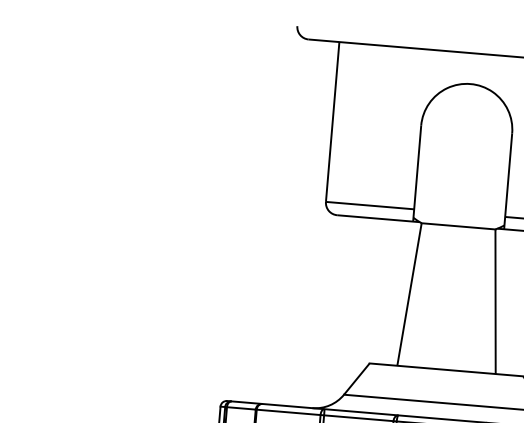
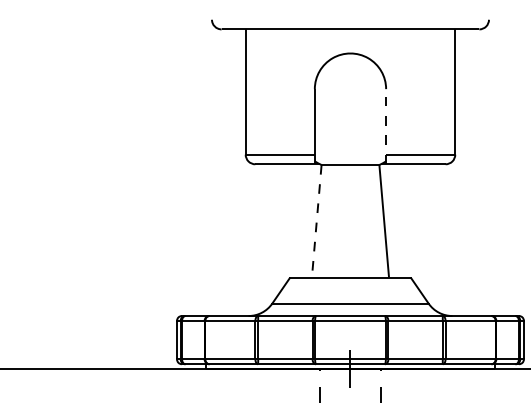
line: (508, 181) -> (386, 126), solid -> dashed
line: (409, 294) -> (316, 221), solid -> dashed

